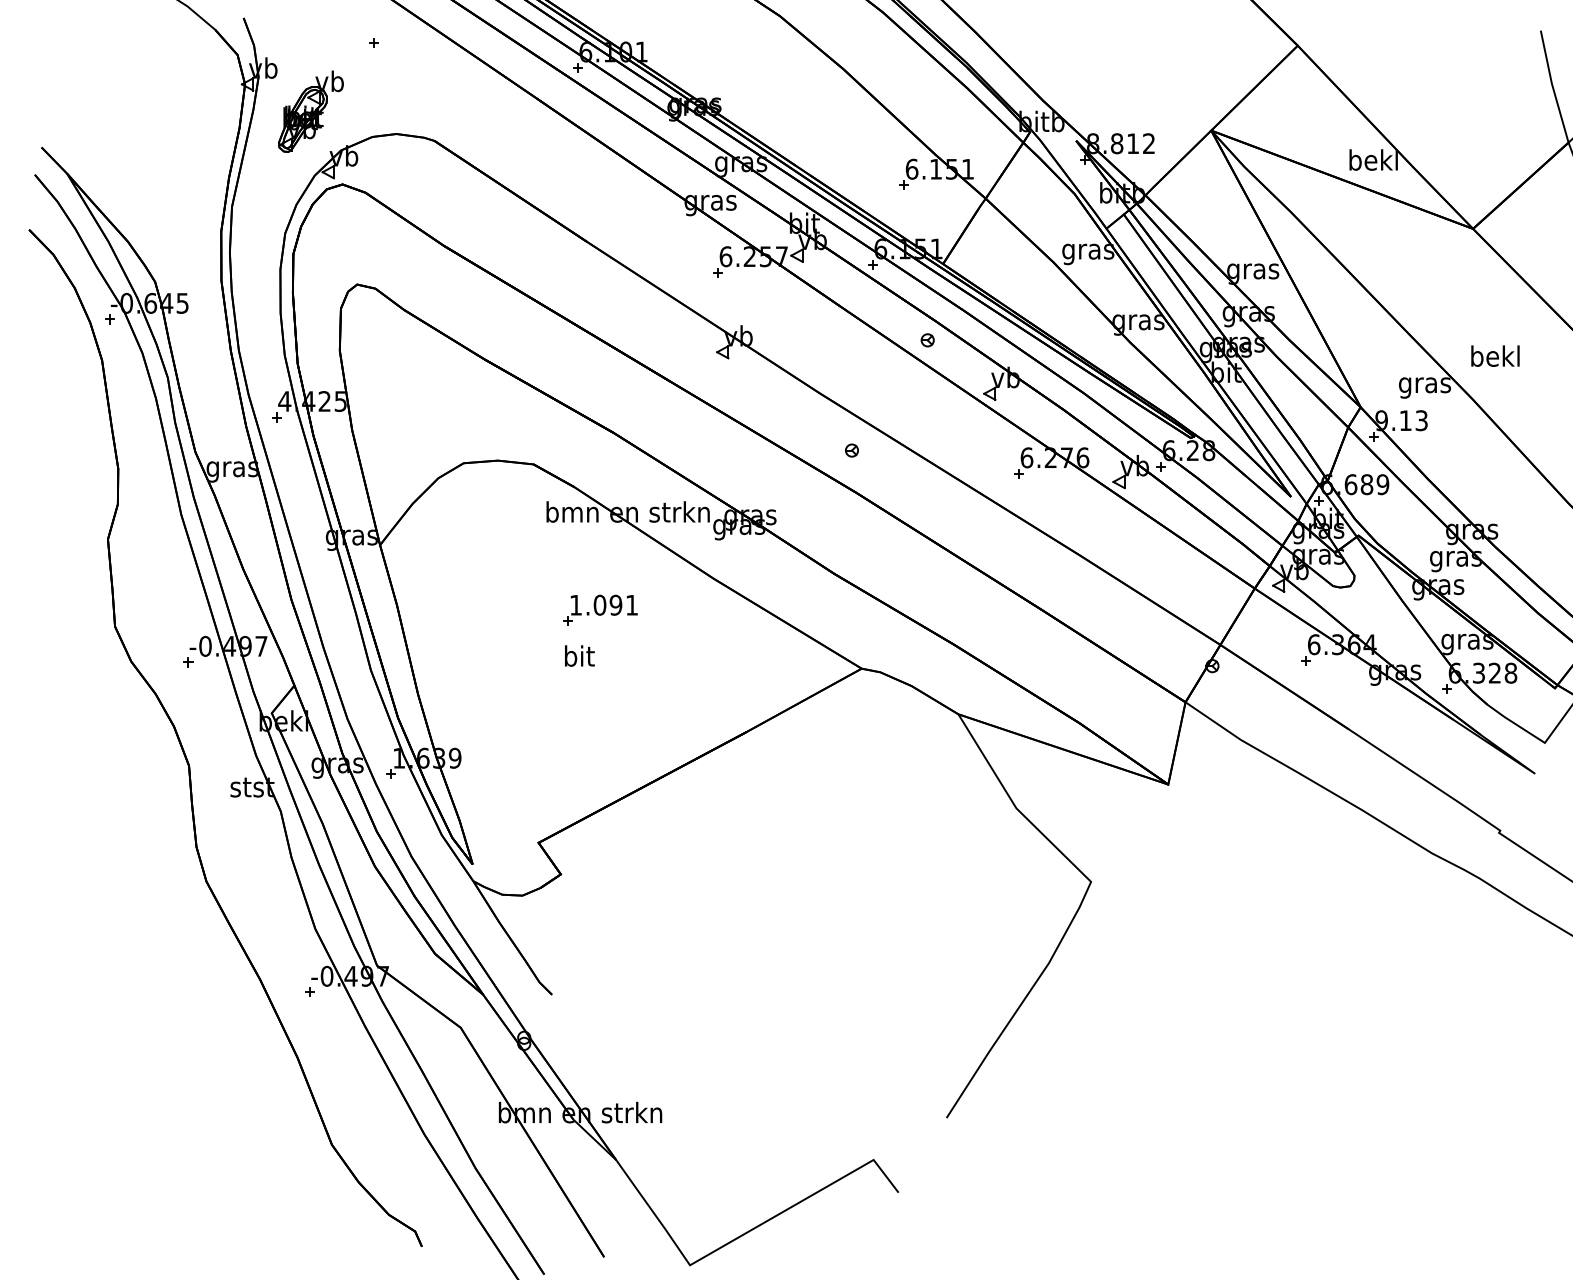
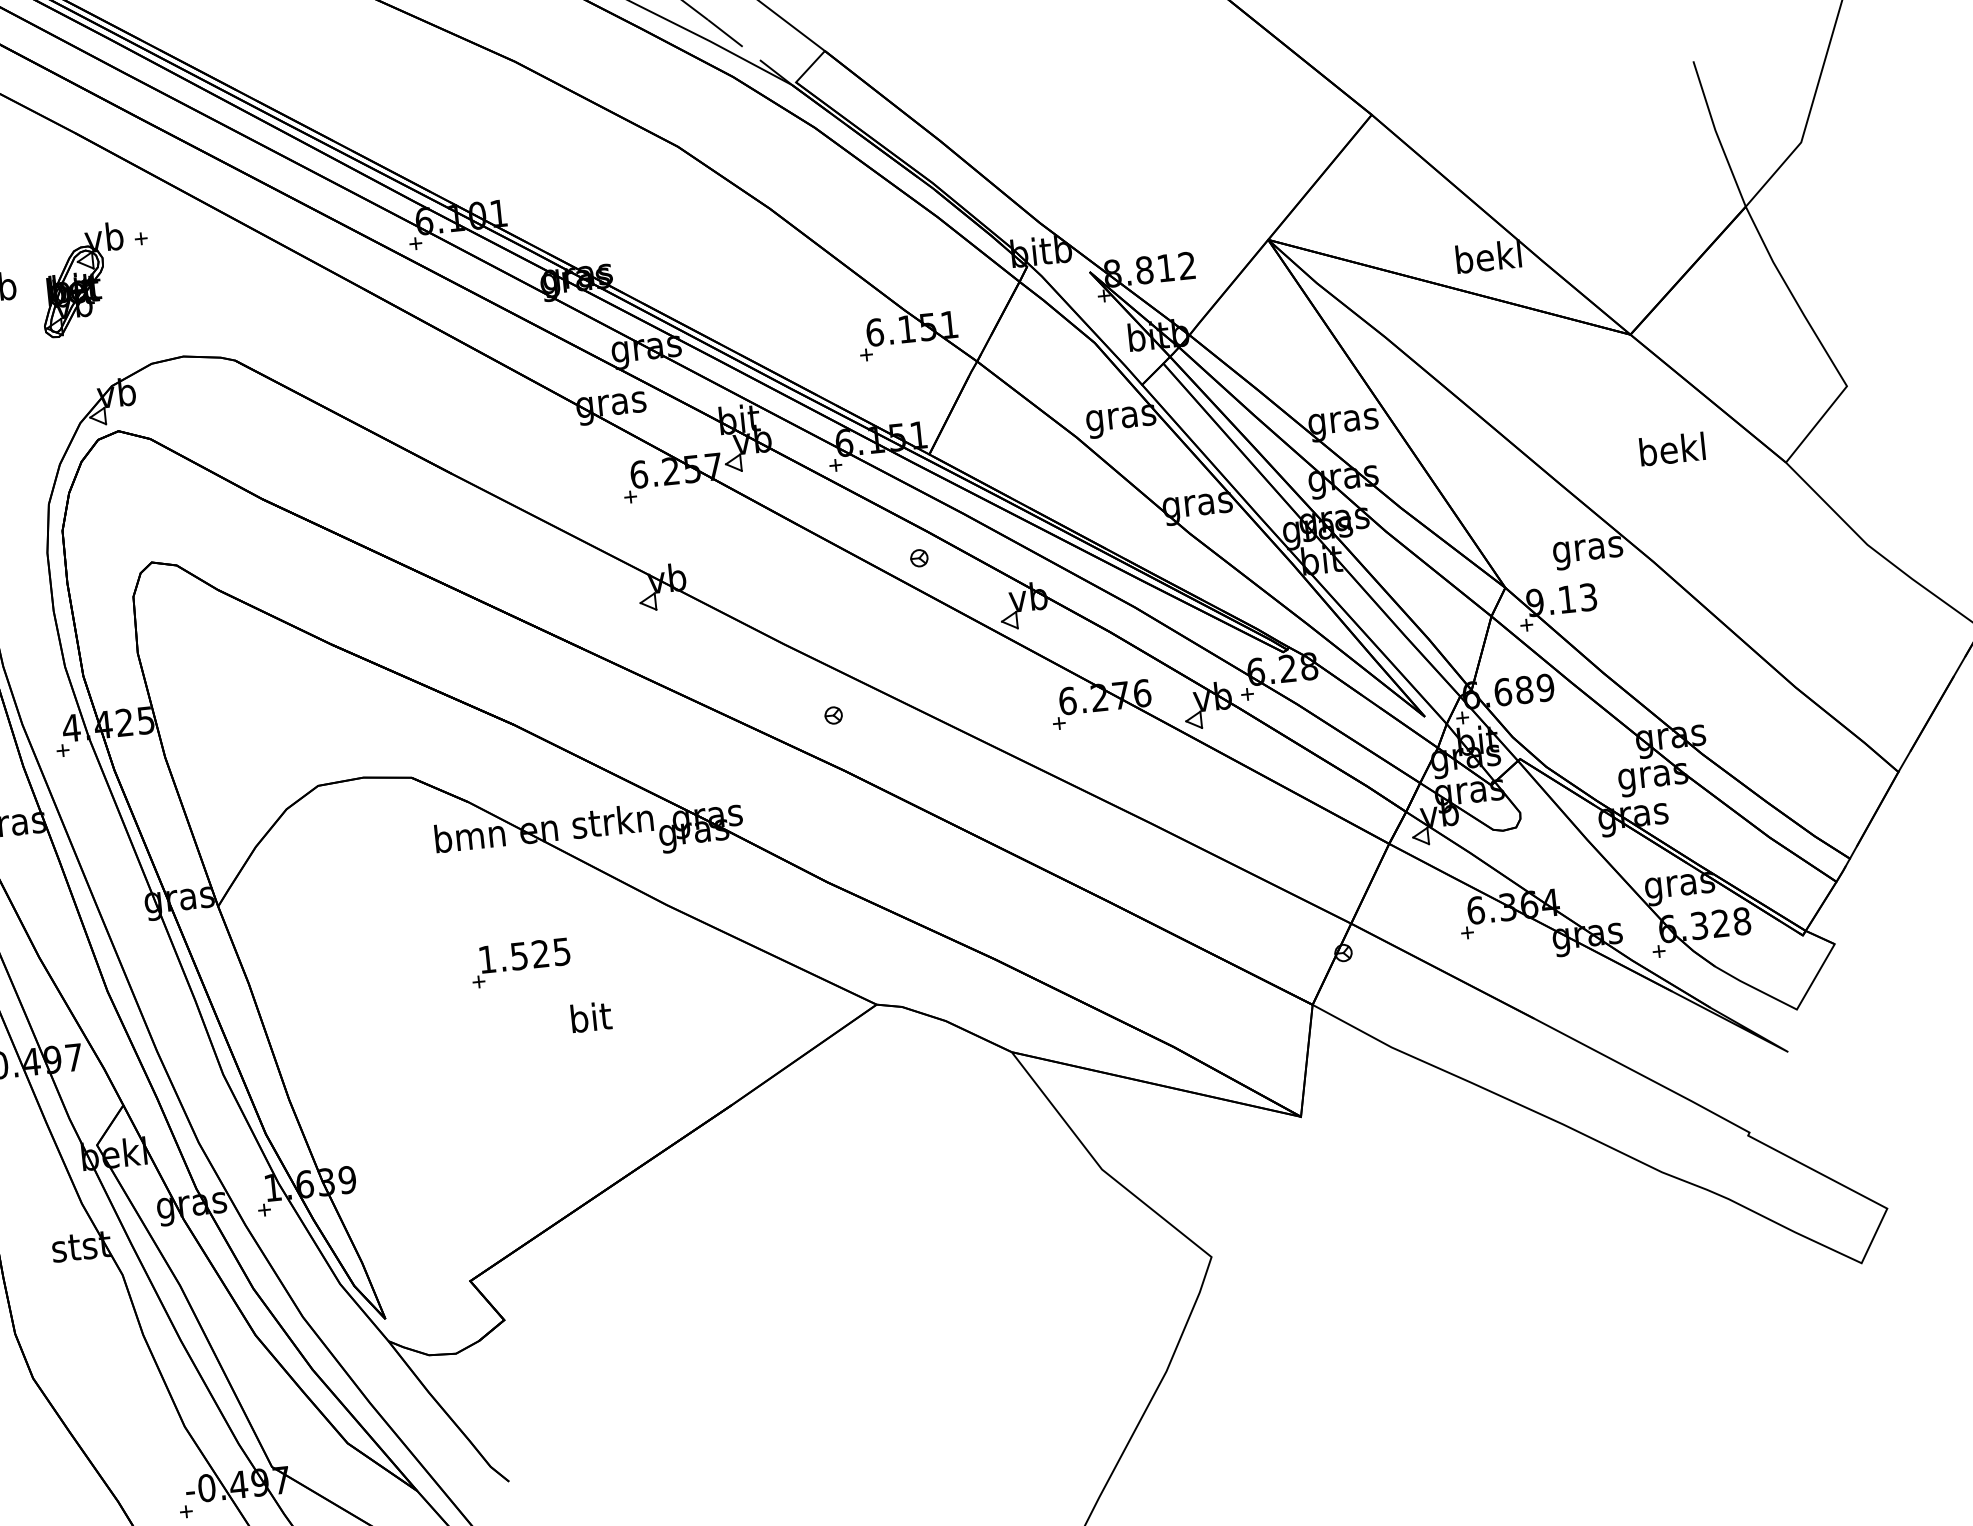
part: (310, 111) -> (82, 280), moved
text: (1495, 355) -> (1672, 448), moved
text: (615, 604) -> (539, 953), 1.091 -> 1.525
text: (579, 655) -> (590, 1016), moved

